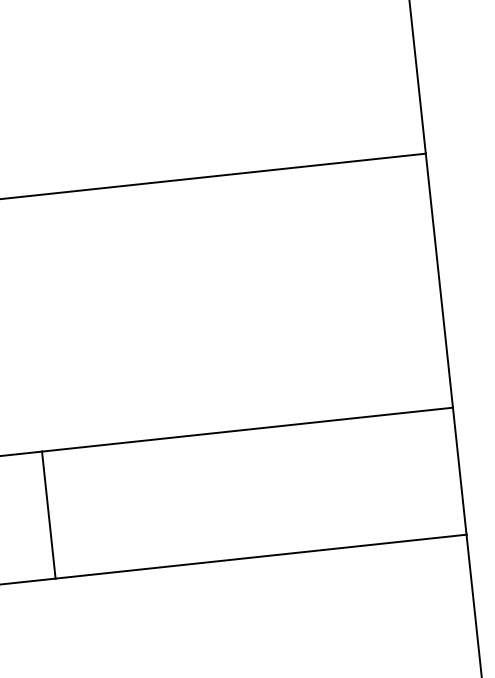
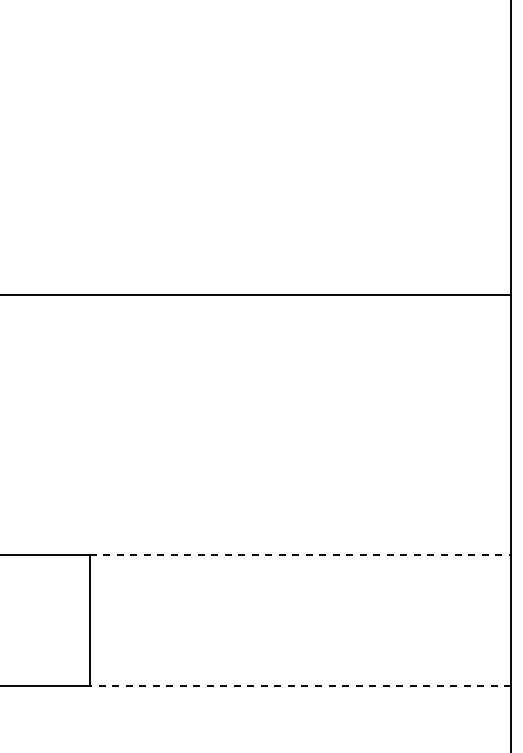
line: (247, 429) -> (300, 555), solid -> dashed
line: (261, 556) -> (300, 685), solid -> dashed

